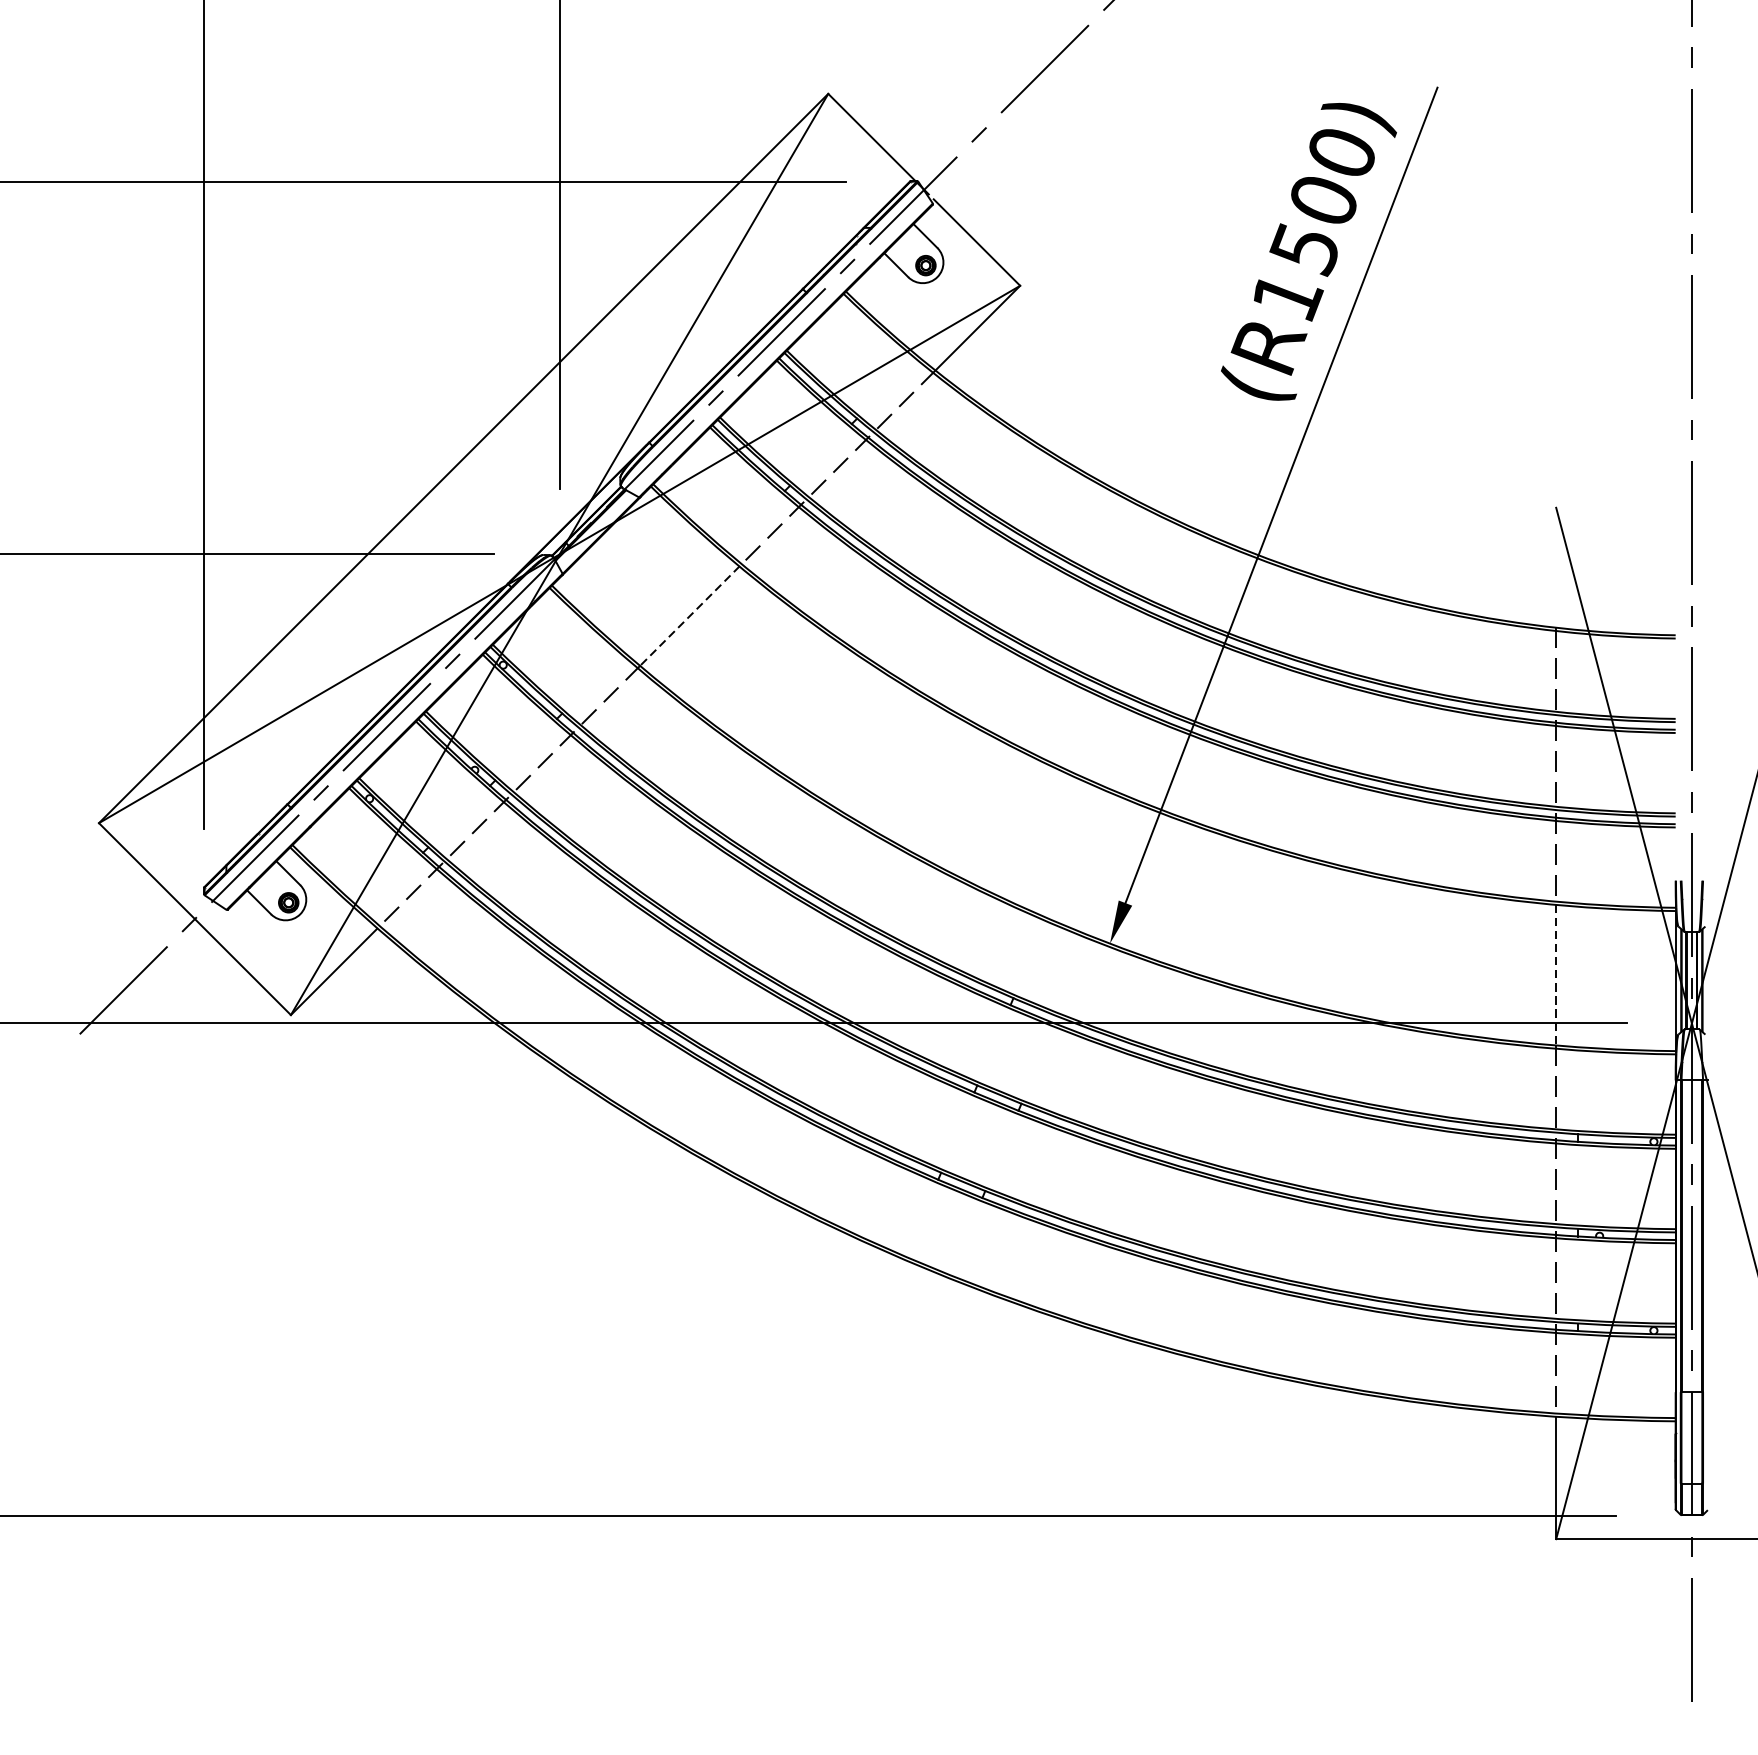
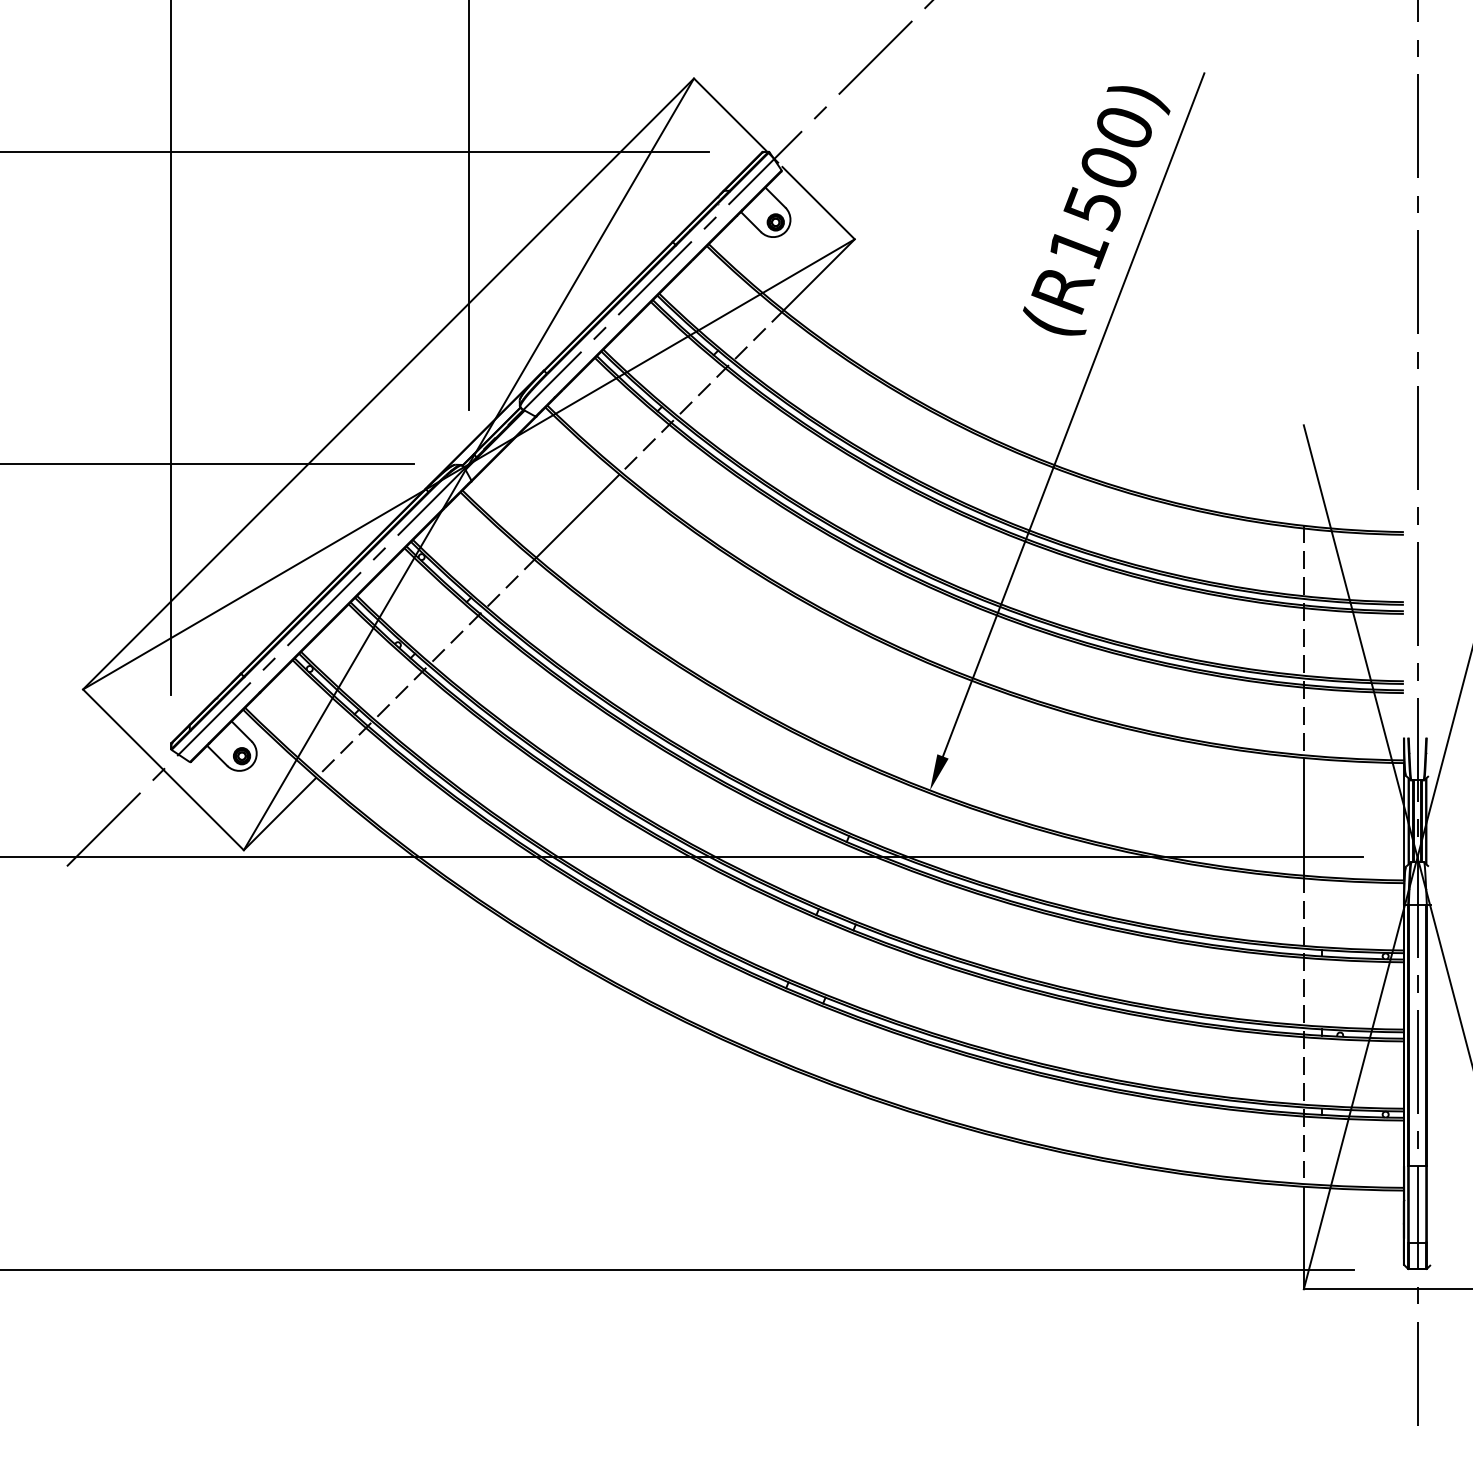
line: (690, 615) -> (578, 515), dashed -> solid
line: (1555, 974) -> (1303, 816), dashed -> solid

